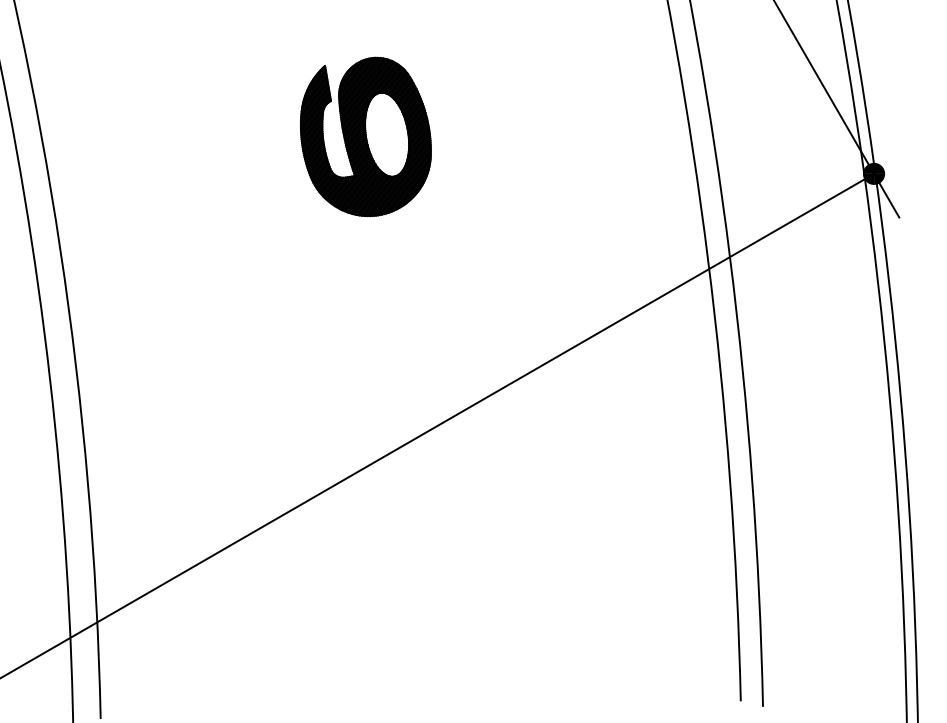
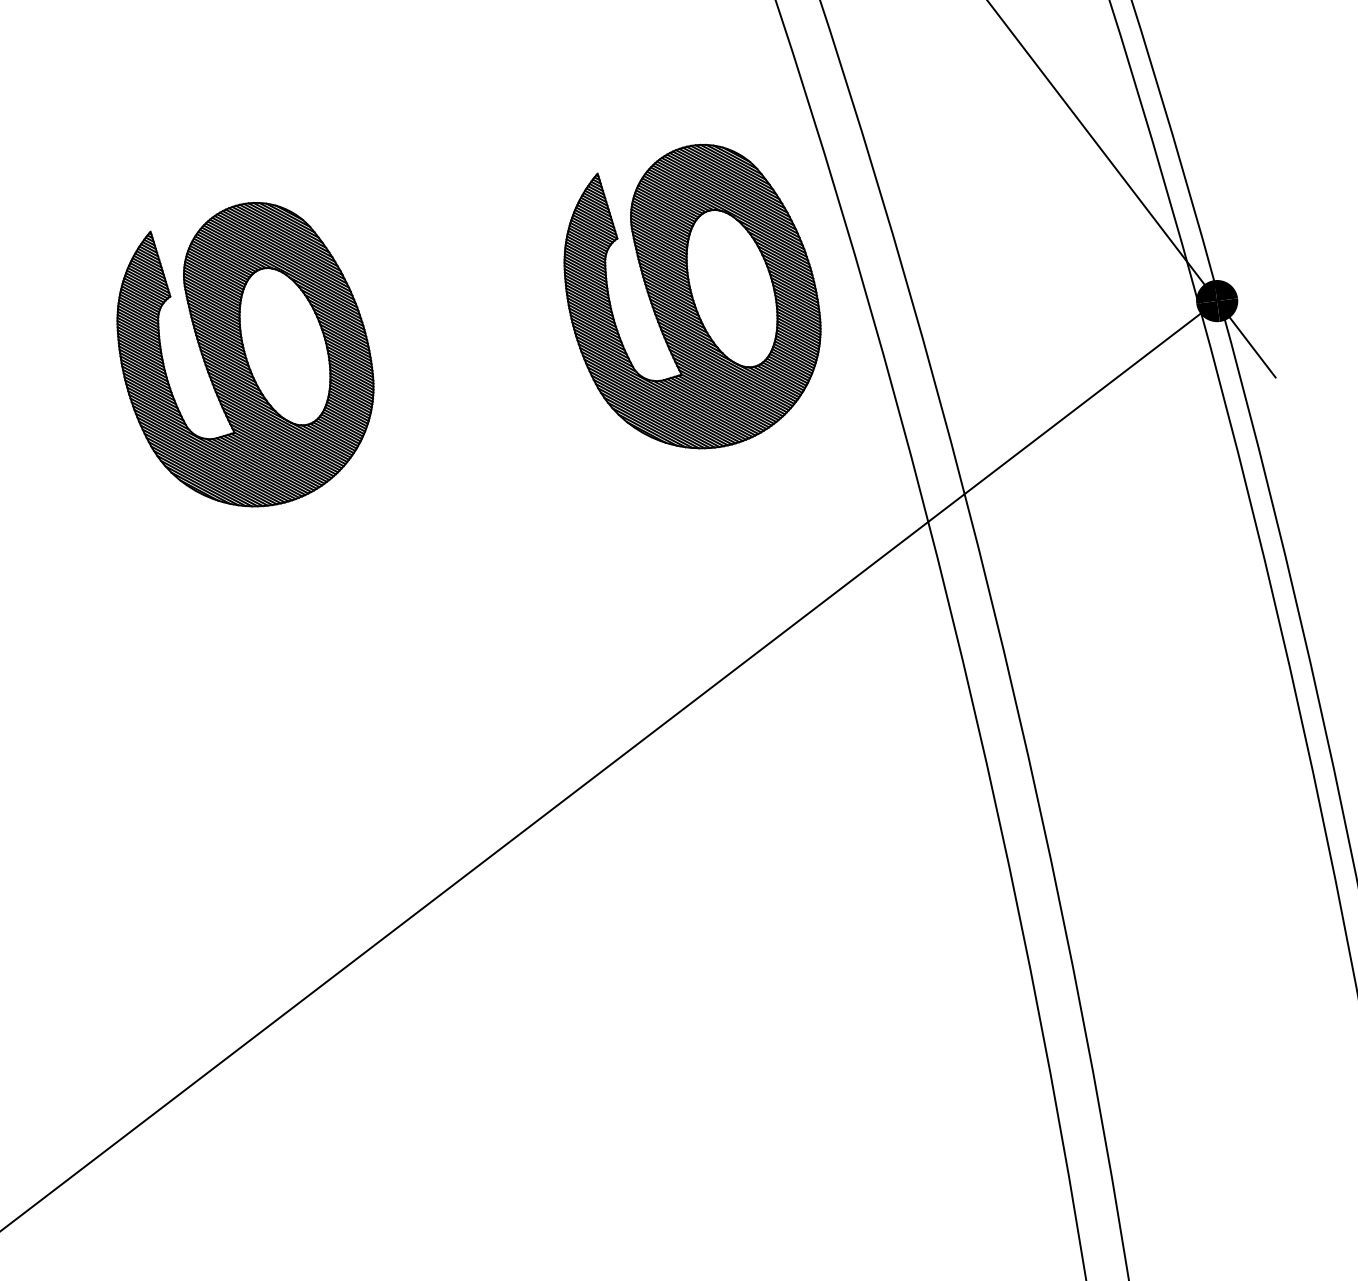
part: (601, 136) -> (691, 297), added

